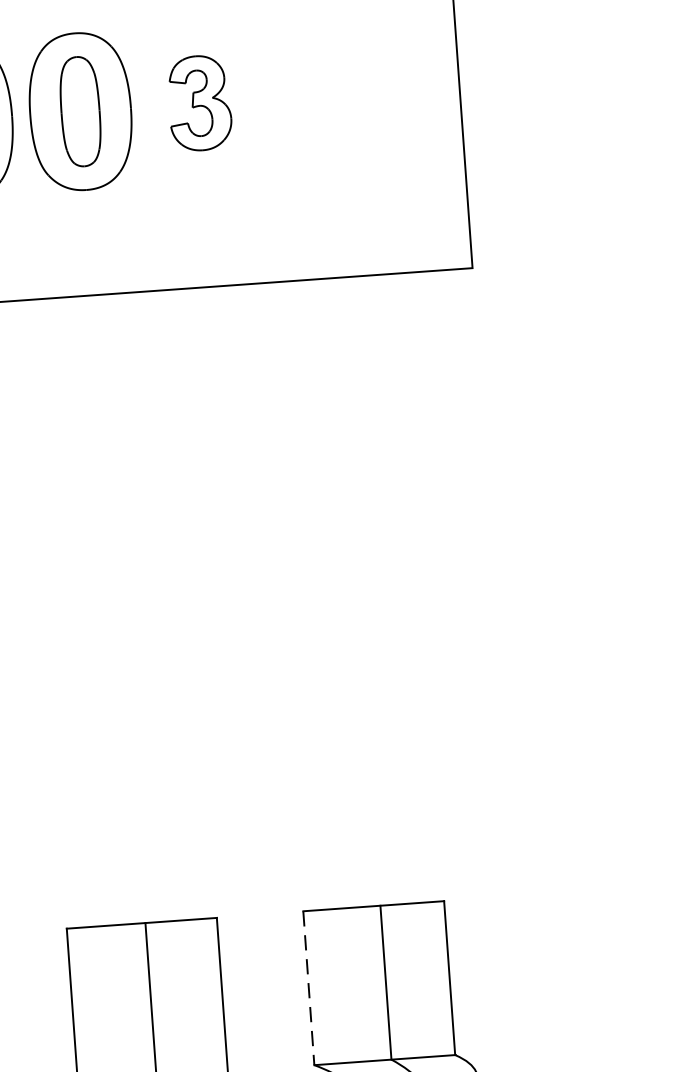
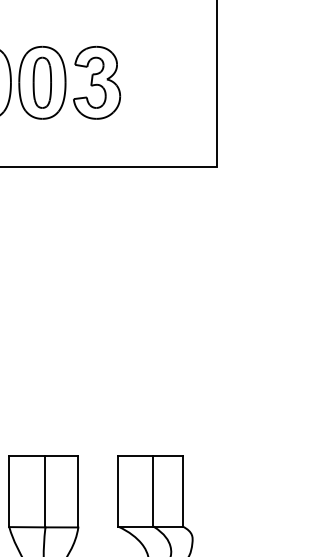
part: (200, 102) -> (97, 82), size x1.67
line: (309, 988) -> (118, 491), dashed -> solid

